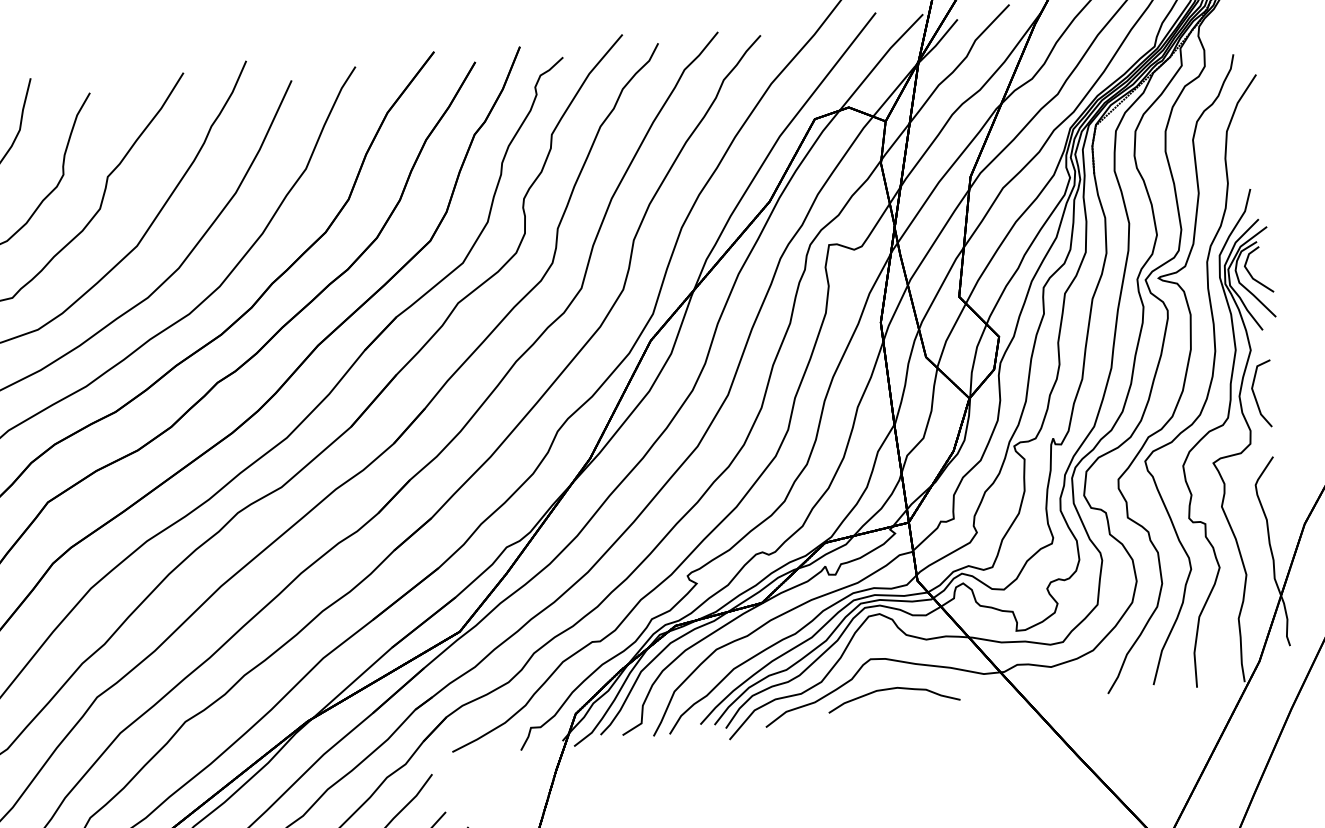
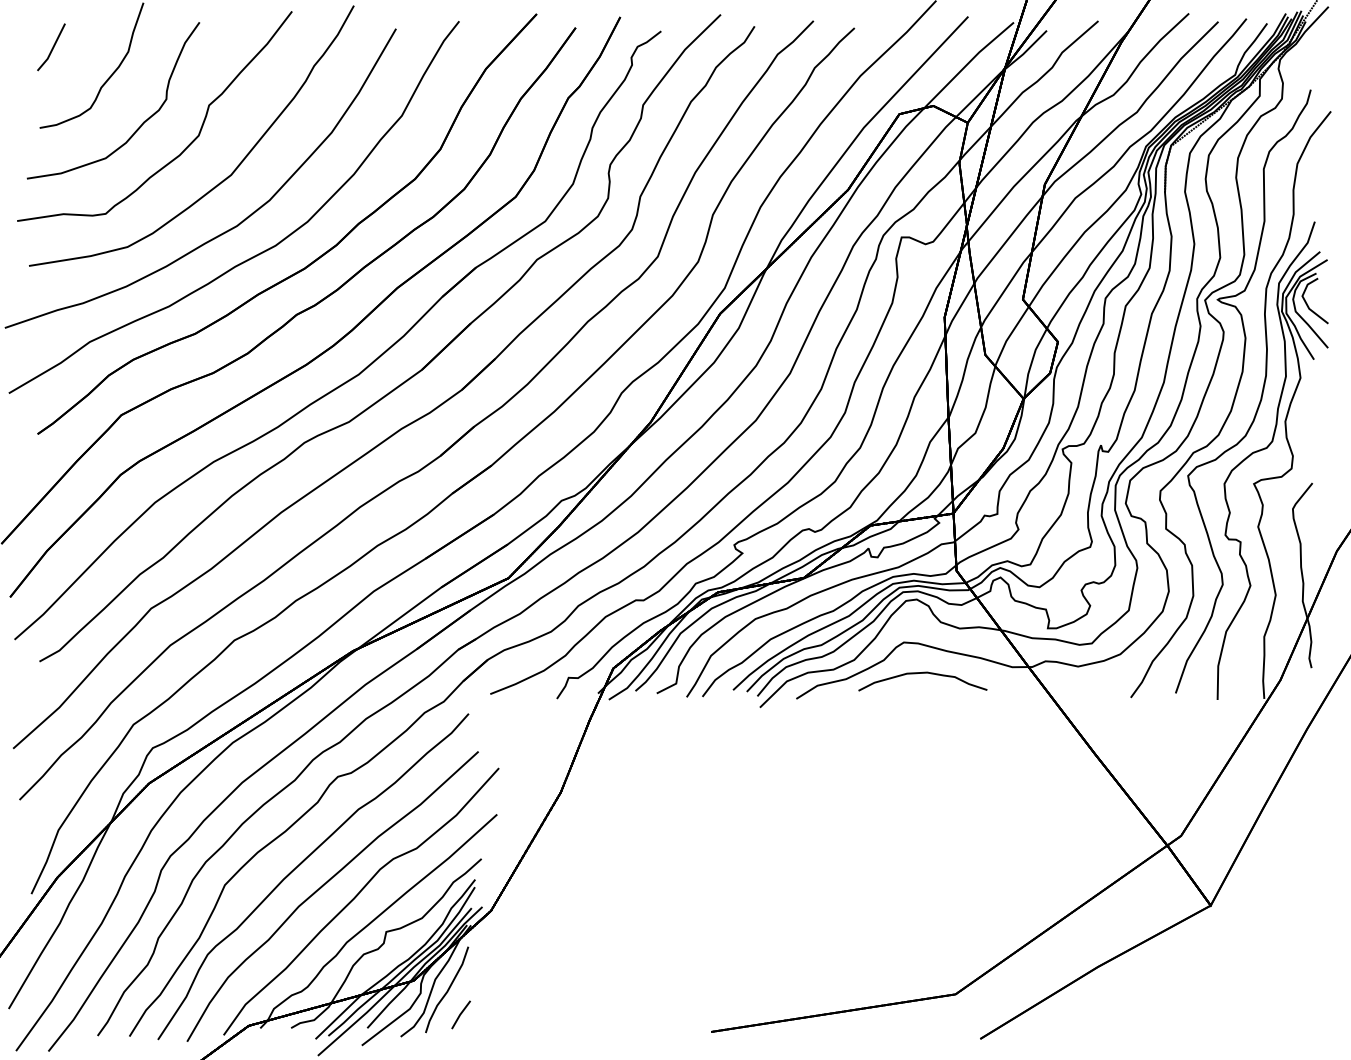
line: (1256, 396) -> (1301, 423), removed

